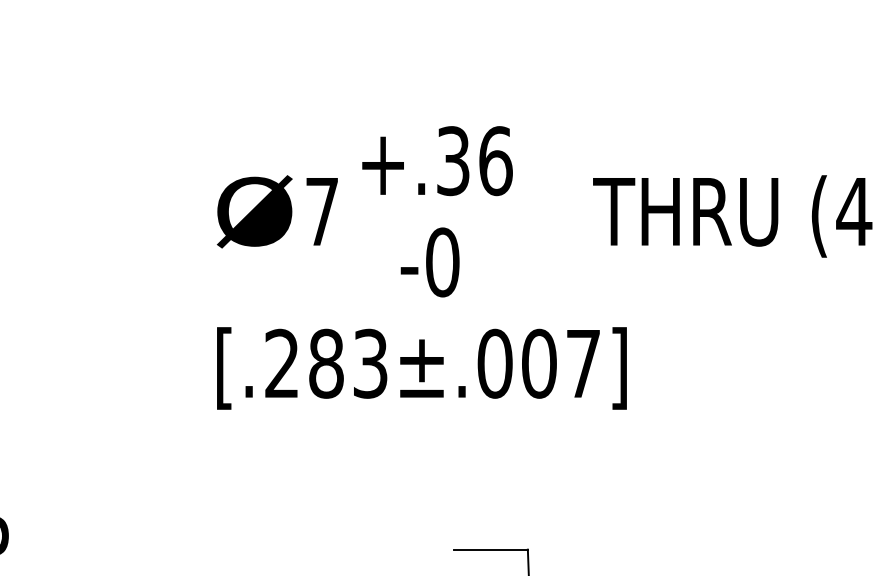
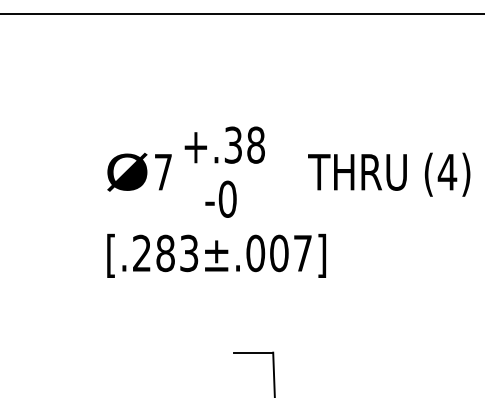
text: (496, 159) -> (256, 144), +.36 -> +.38

